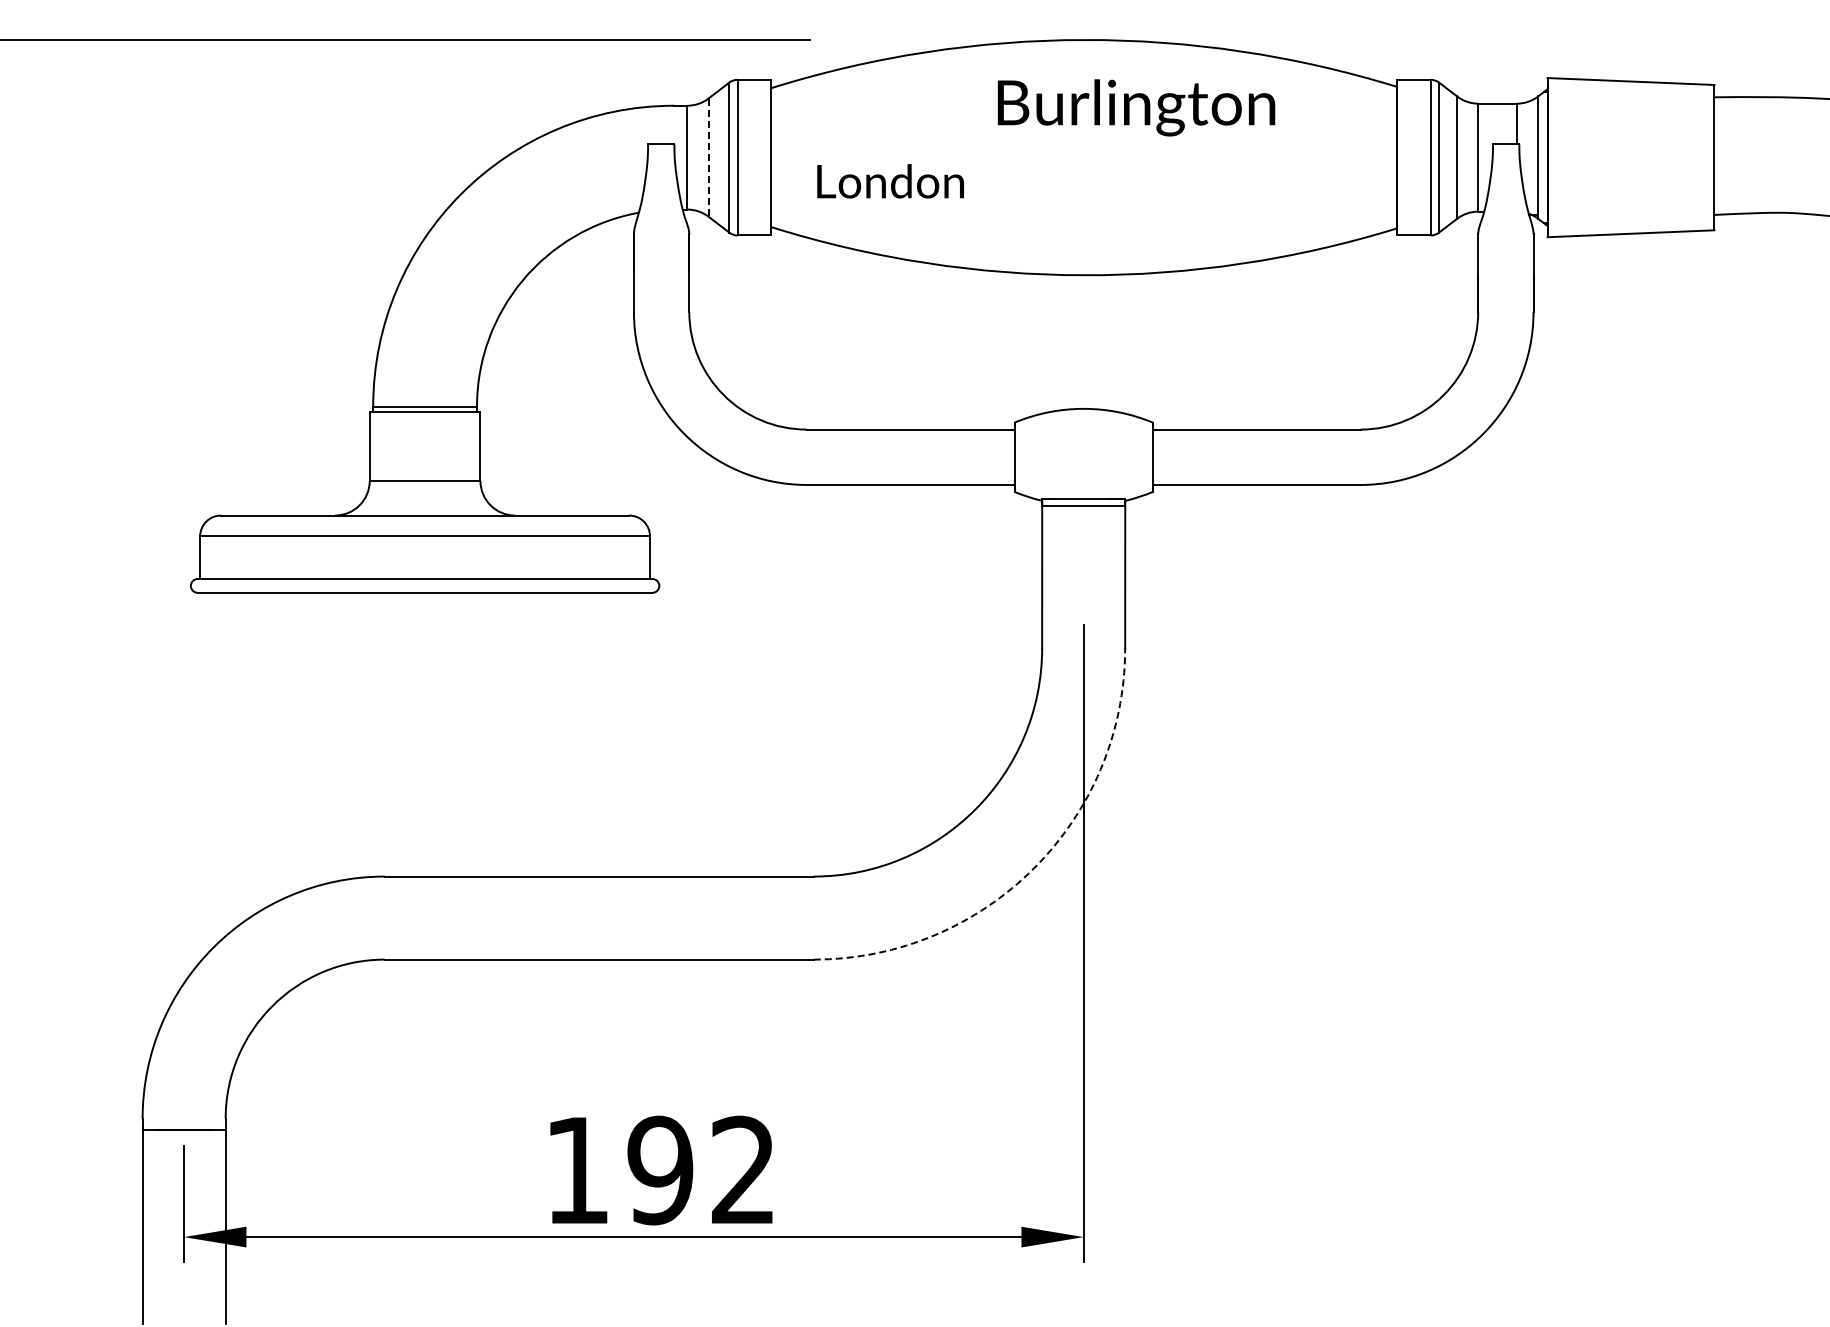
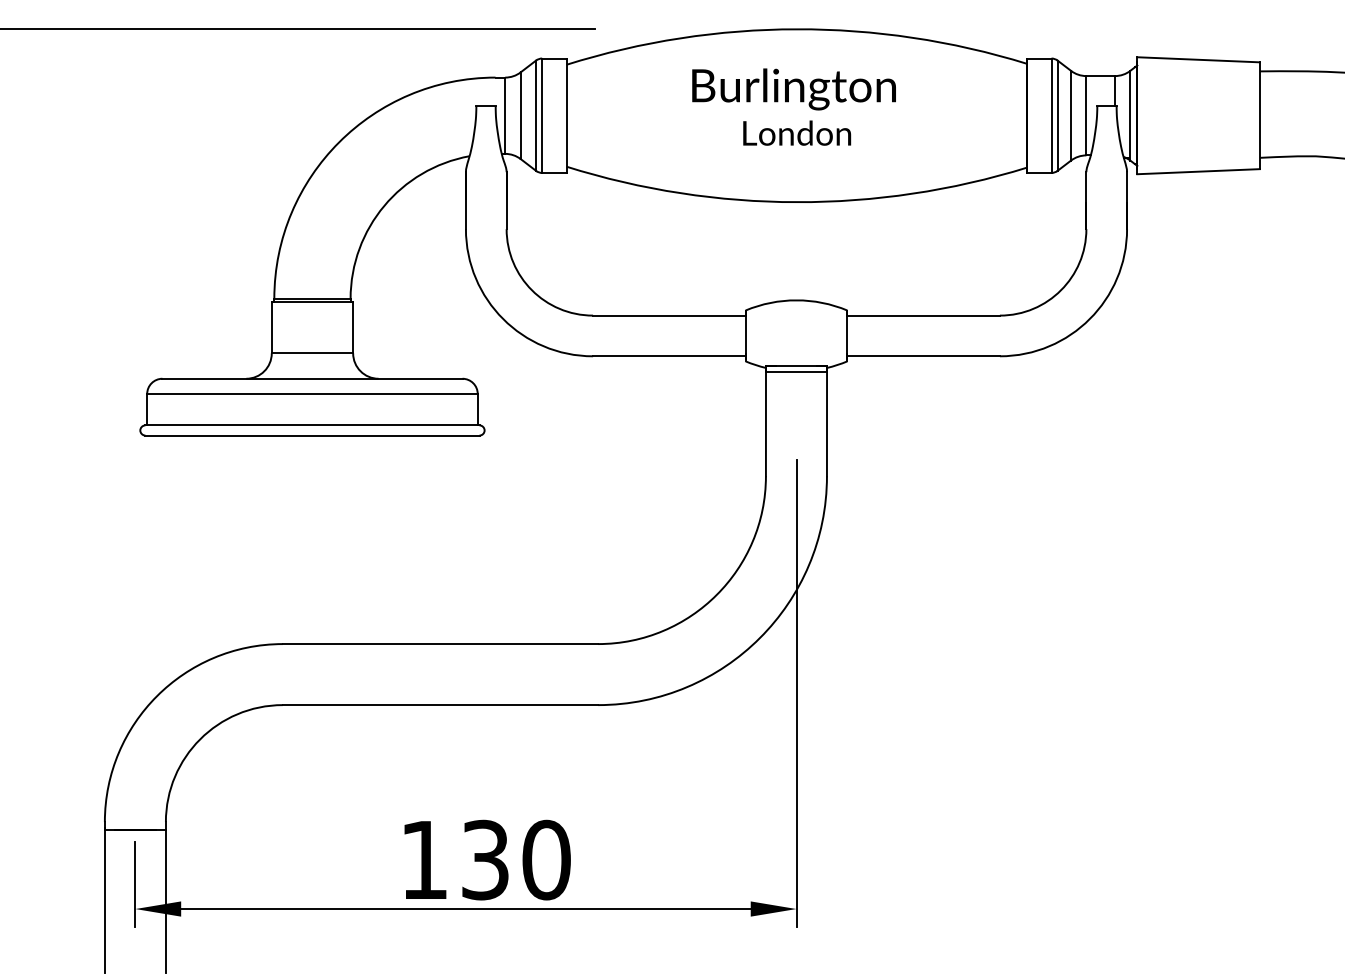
text: (1136, 107) -> (794, 89), moved
line: (708, 158) -> (520, 116), dashed -> solid
text: (890, 181) -> (797, 133), moved
arc: (1033, 868) -> (759, 638), dashed -> solid
text: (701, 1170) -> (515, 860), 192 -> 130

